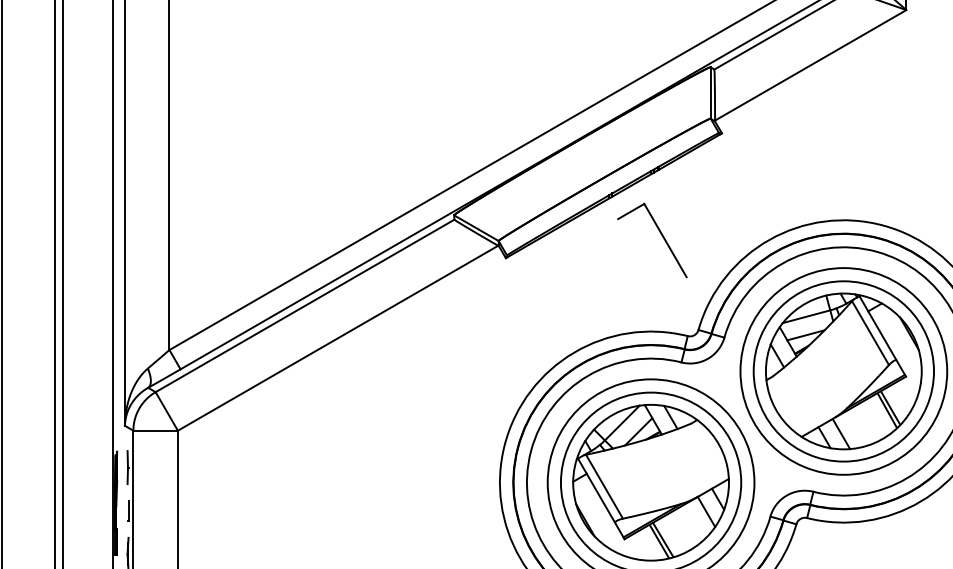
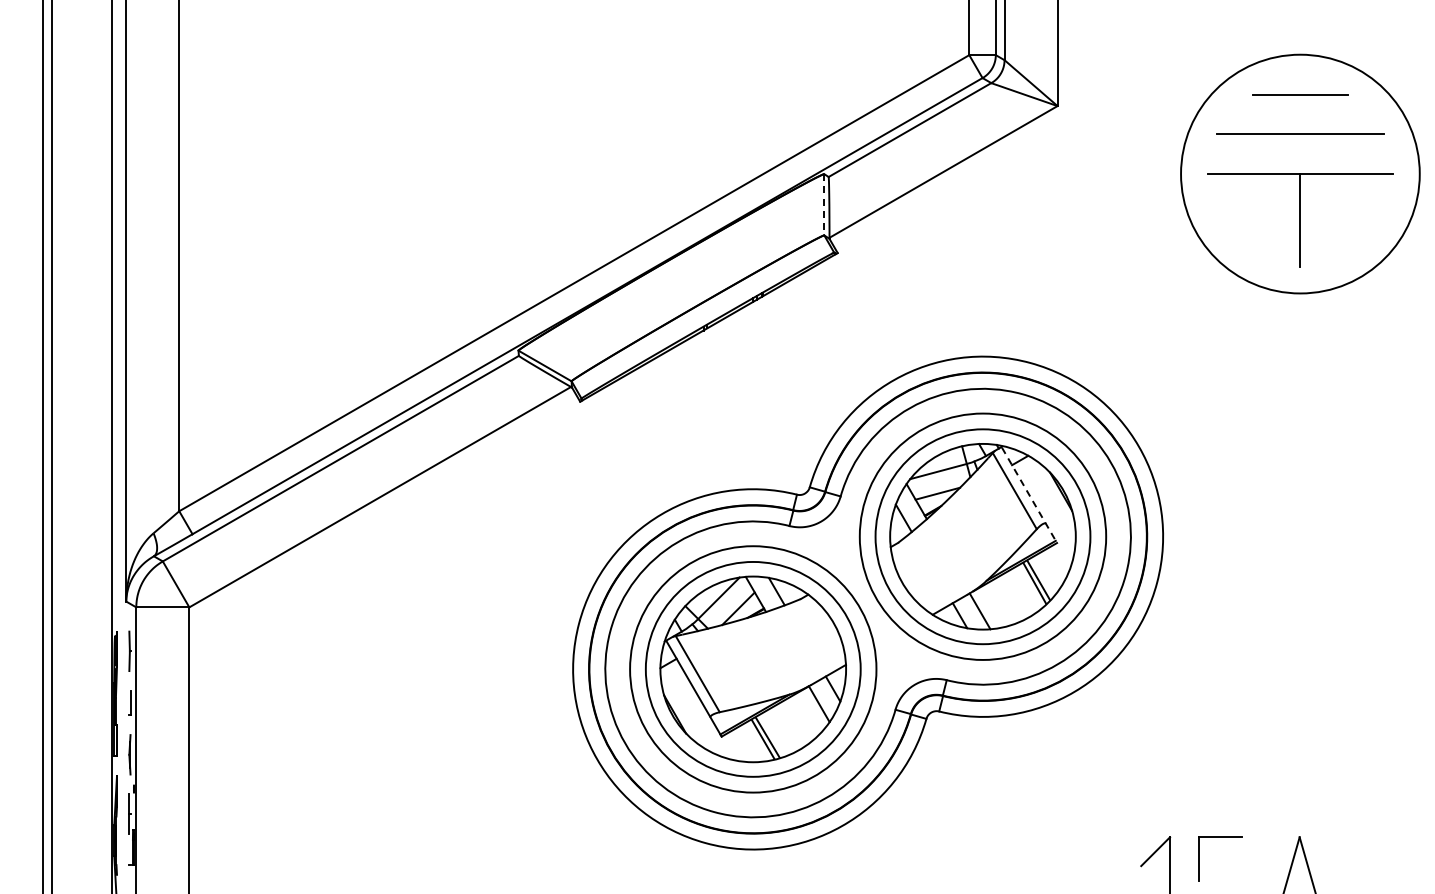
line: (710, 92) -> (824, 204), solid -> dashed
part: (661, 235) -> (765, 374), removed
line: (882, 336) -> (1029, 495), solid -> dashed

